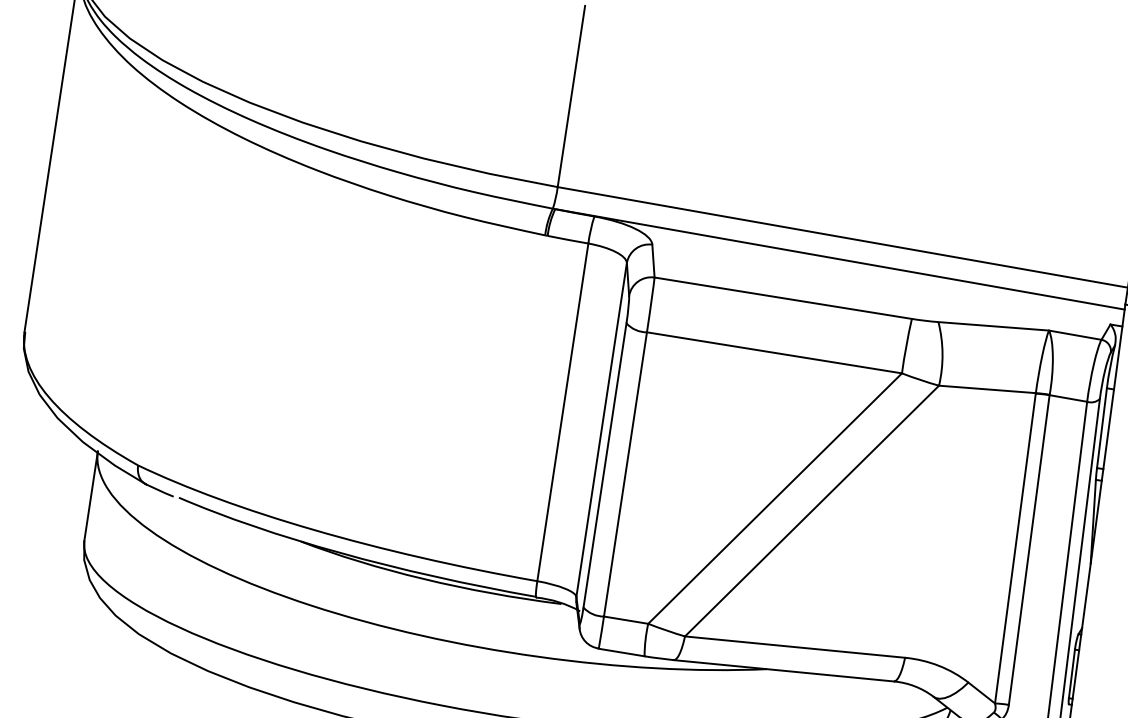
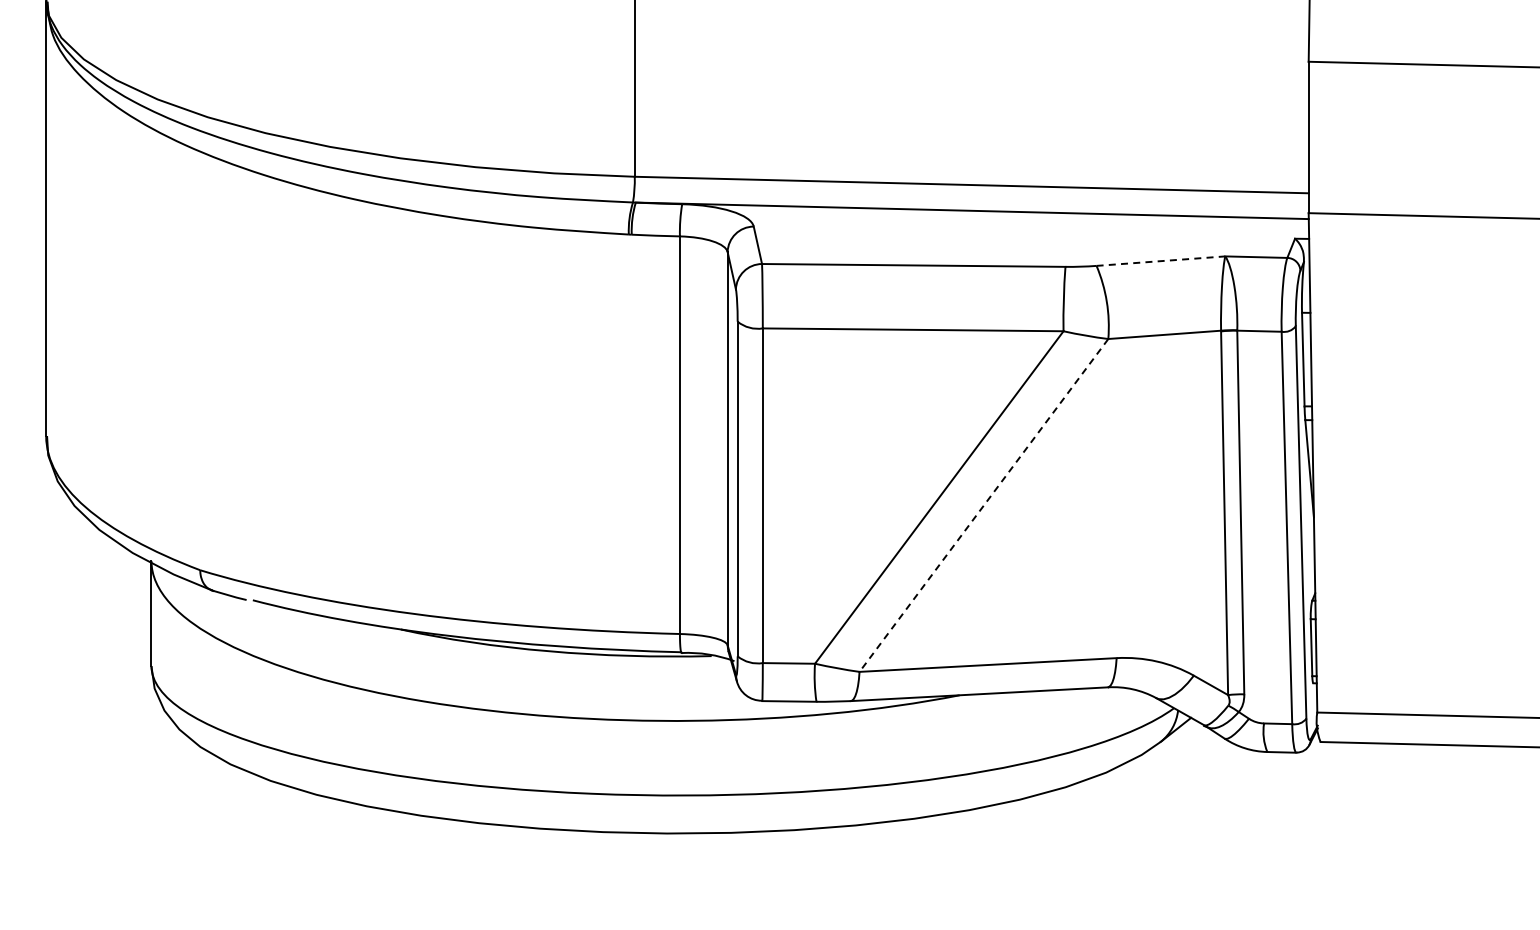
line: (993, 326) -> (1160, 261), solid -> dashed
line: (811, 511) -> (983, 505), solid -> dashed

